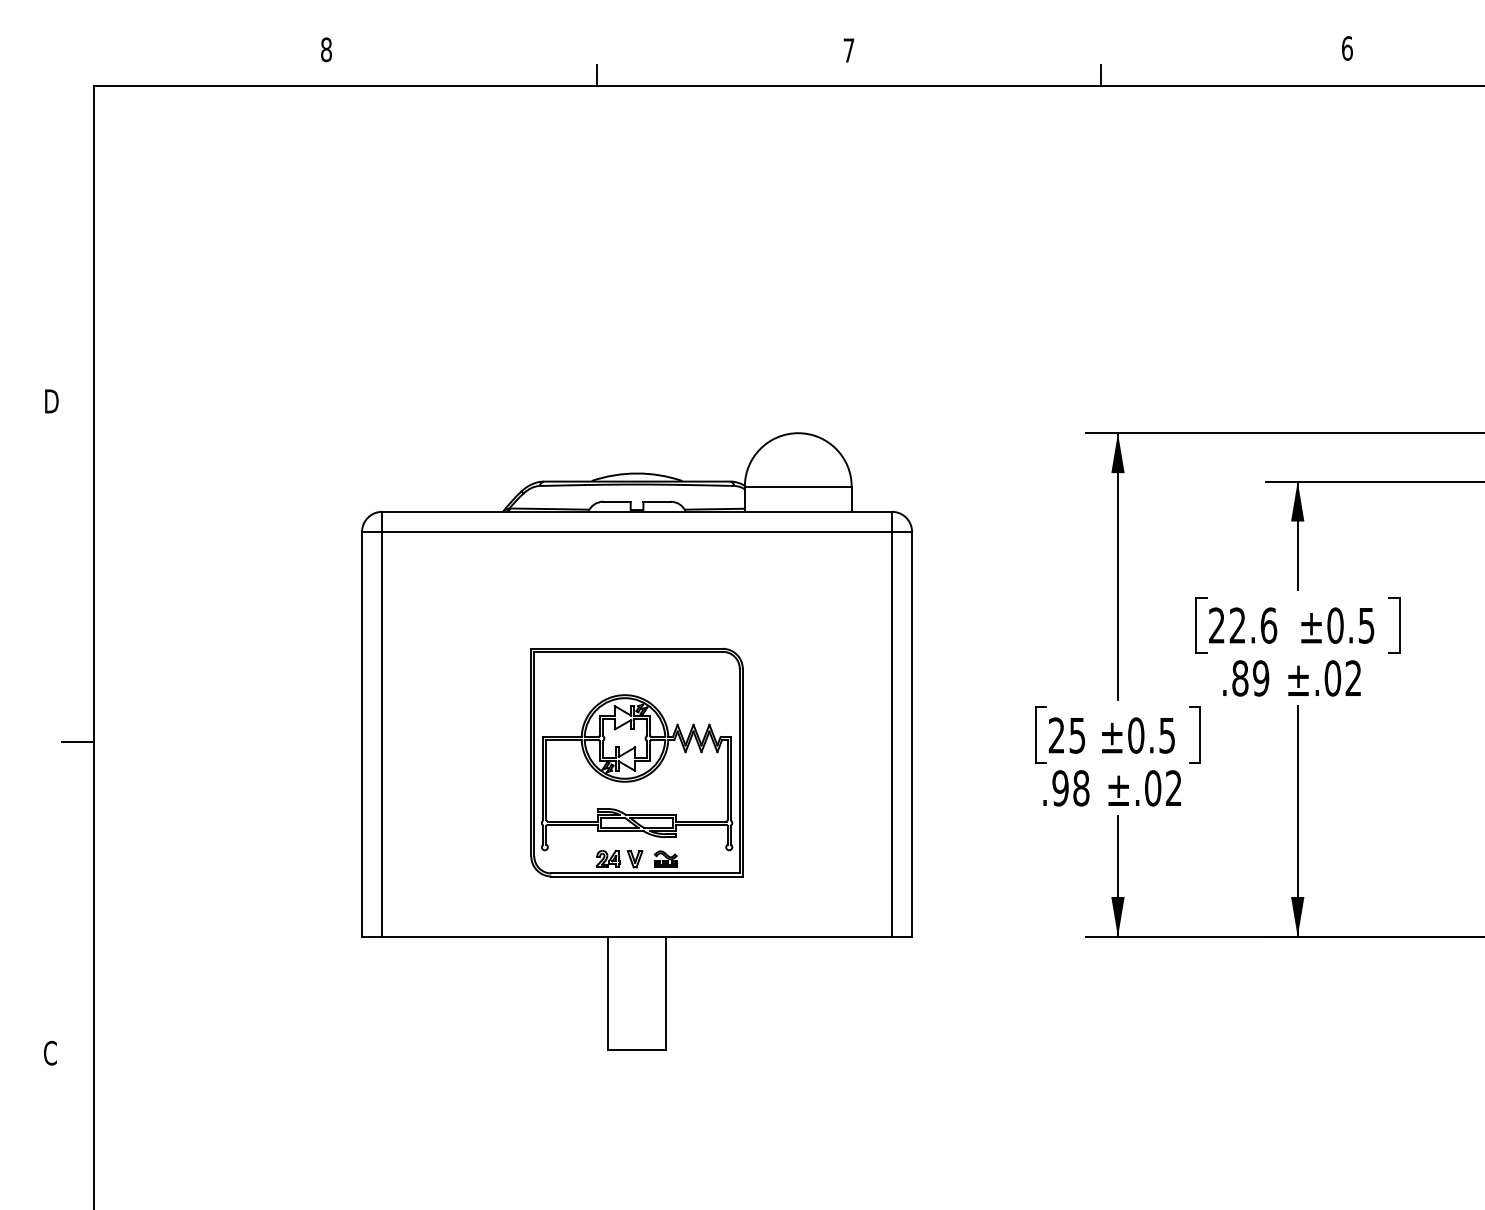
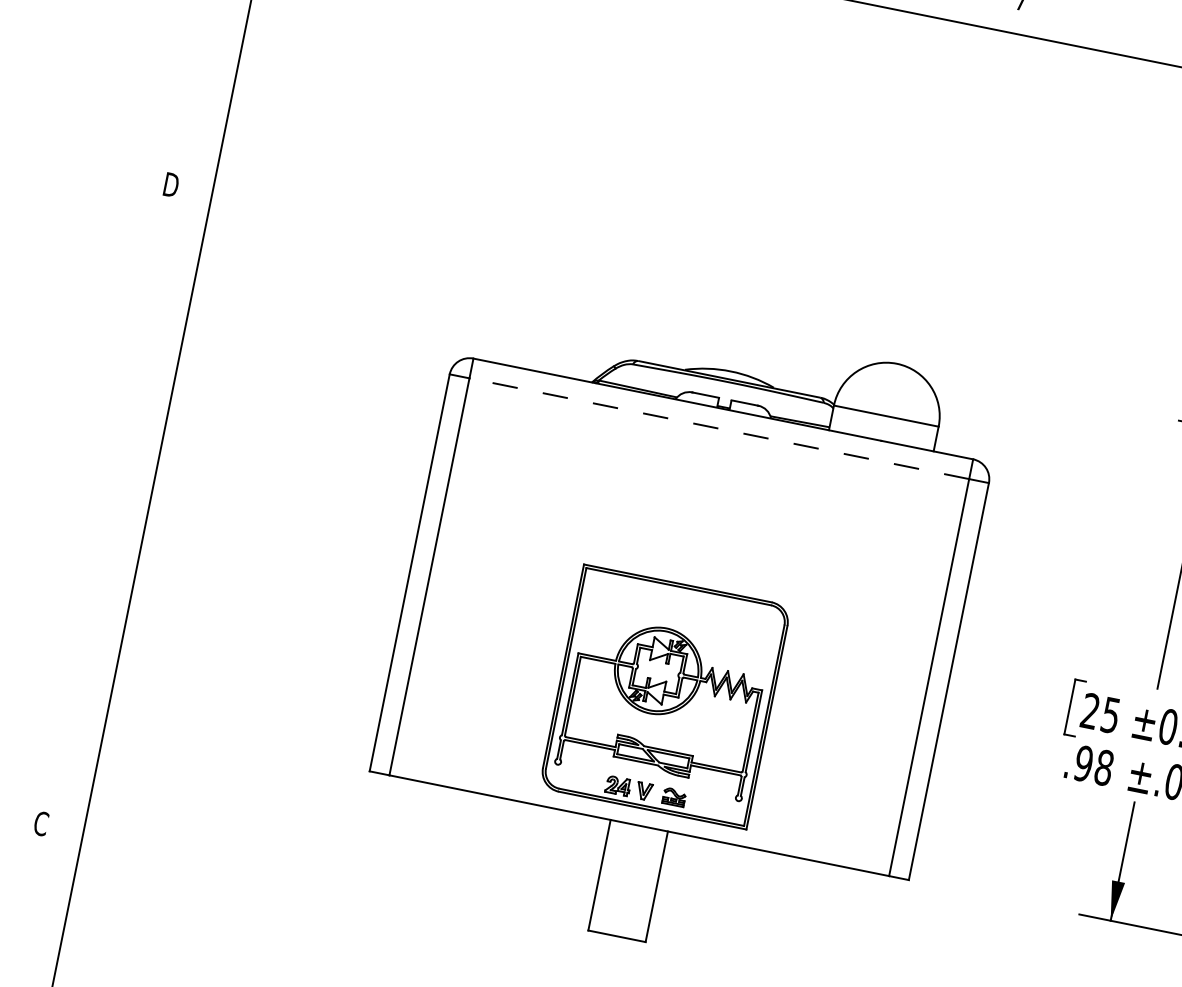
line: (637, 531) -> (719, 428), solid -> dashed
line: (77, 742) -> (129, 524), removed
part: (636, 762) -> (664, 696), moved

